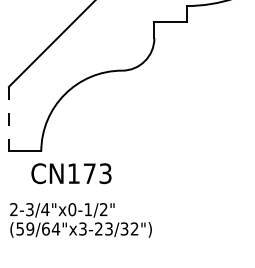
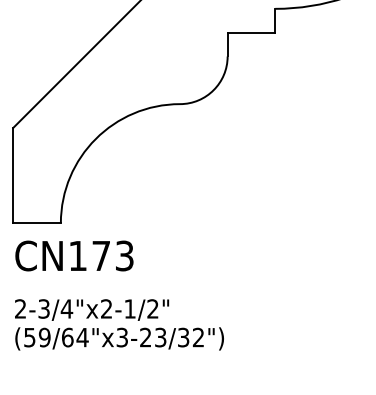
line: (8, 119) -> (12, 176), dashed -> solid
text: (71, 173) -> (74, 255), moved
text: (72, 209) -> (106, 308), 2-3/4"x0-1/2" -> 2-3/4"x2-1/2"

